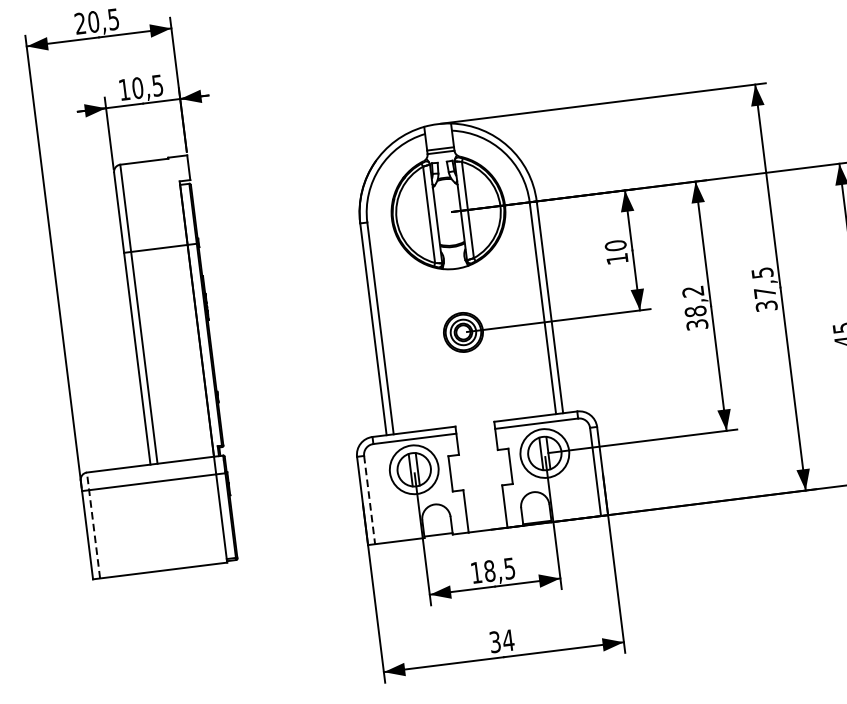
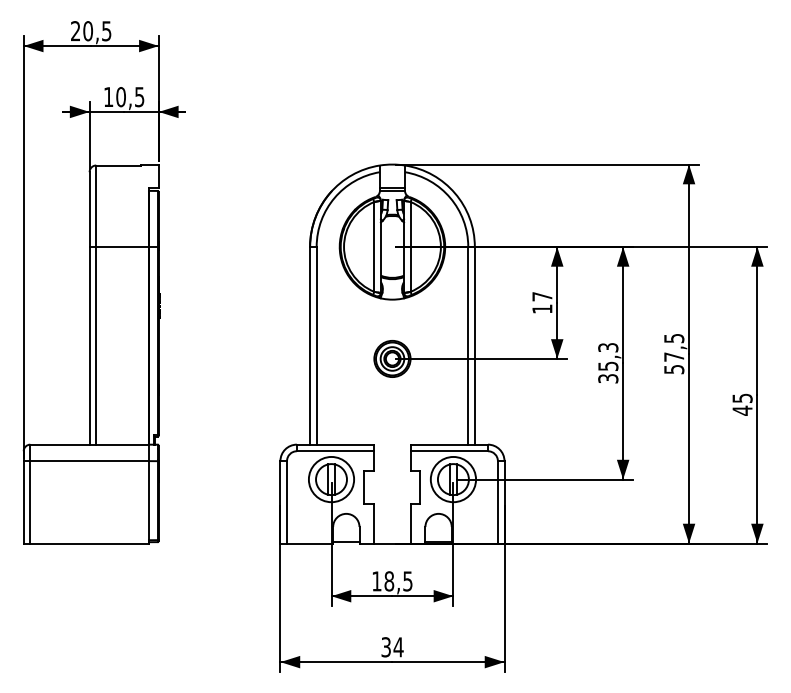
text: (615, 245) -> (542, 296), 10 -> 17
text: (694, 302) -> (608, 357), 38,2 -> 35,3
text: (765, 306) -> (673, 369), 37,5 -> 57,5
line: (370, 500) -> (287, 502), dashed -> solid
line: (93, 524) -> (30, 493), dashed -> solid

